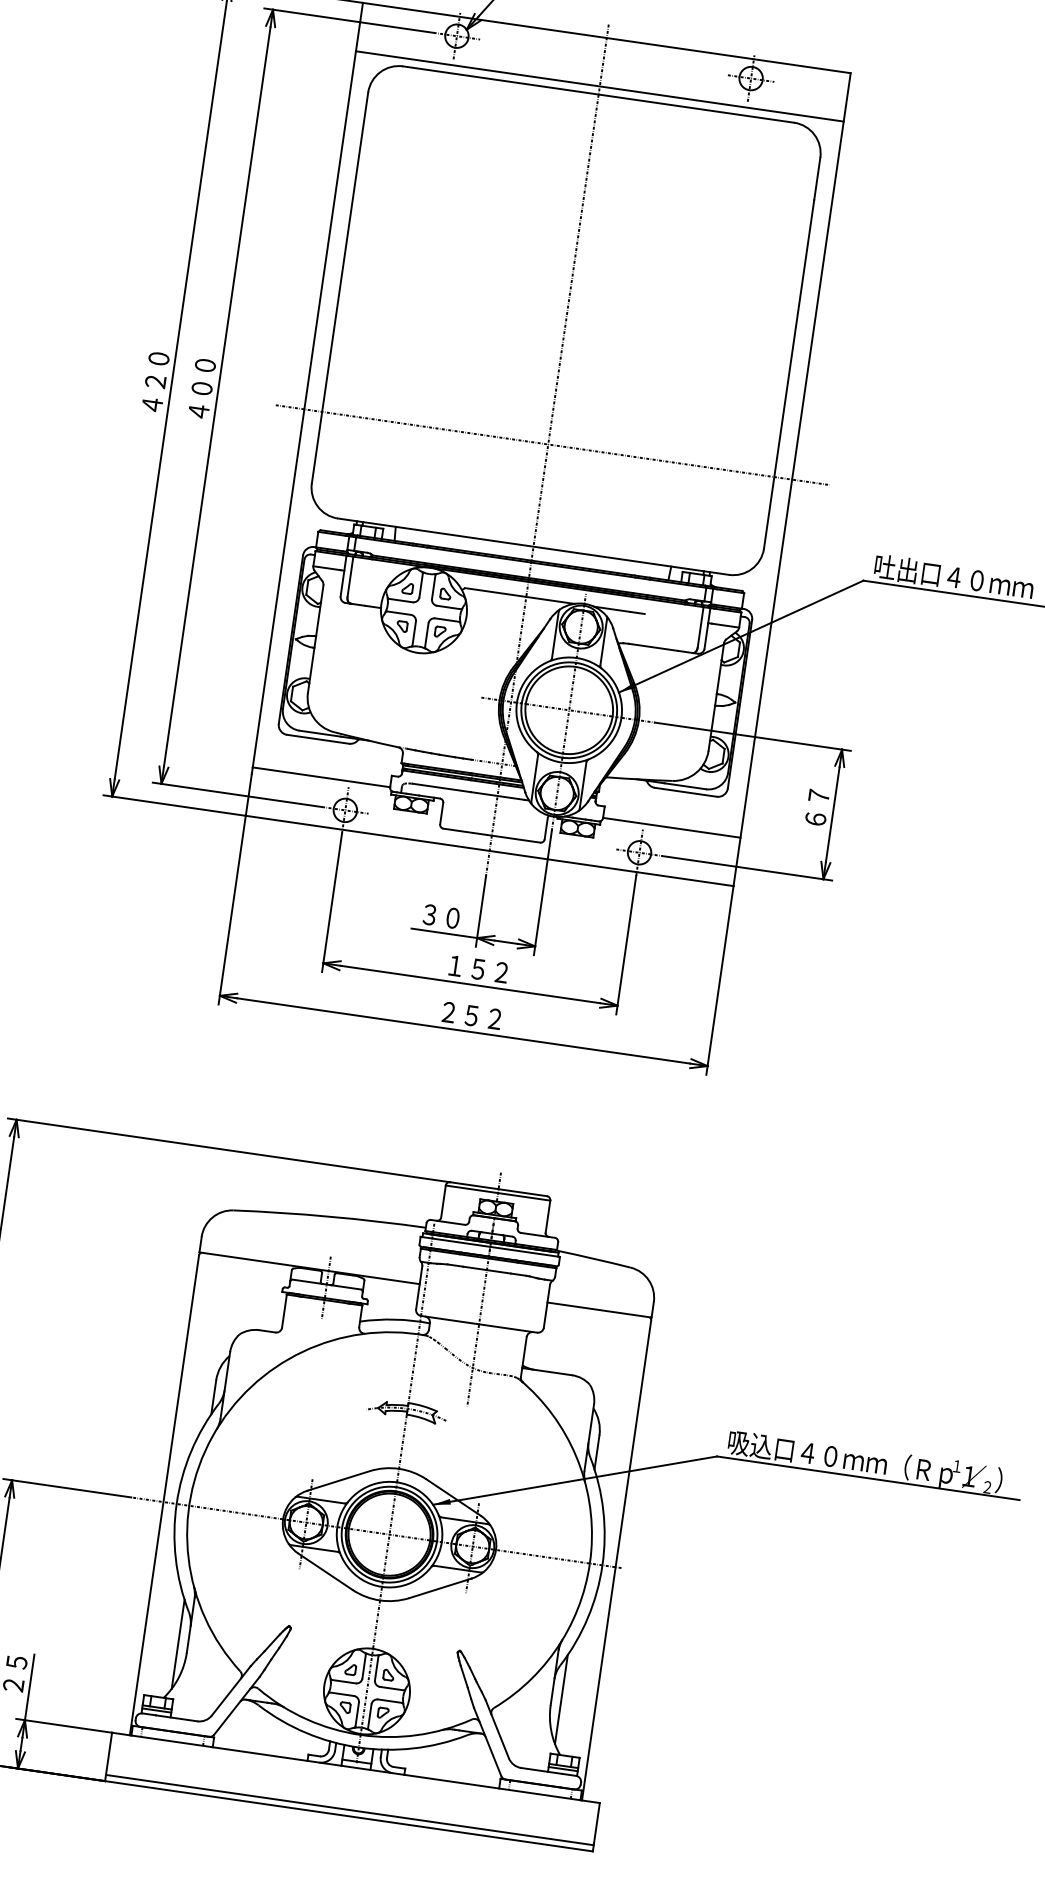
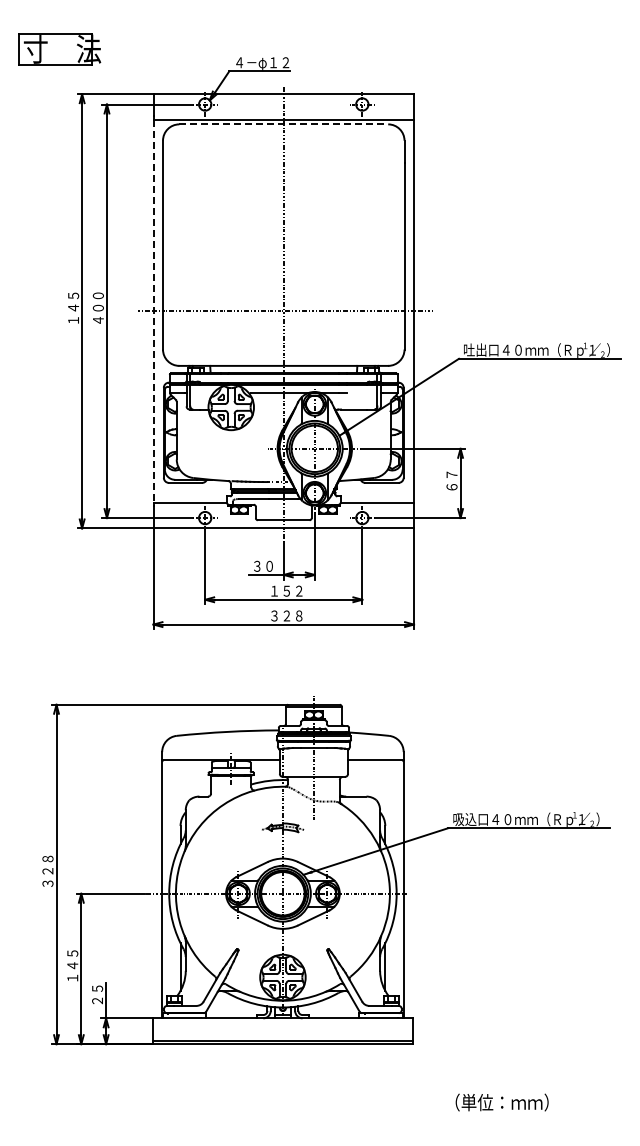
line: (600, 94) -> (284, 124), solid -> dashed
text: (155, 380) -> (73, 307), ４２０ -> １４５
line: (304, 409) -> (153, 311), solid -> dashed
text: (471, 1014) -> (286, 615), ２５２ -> ３２８

